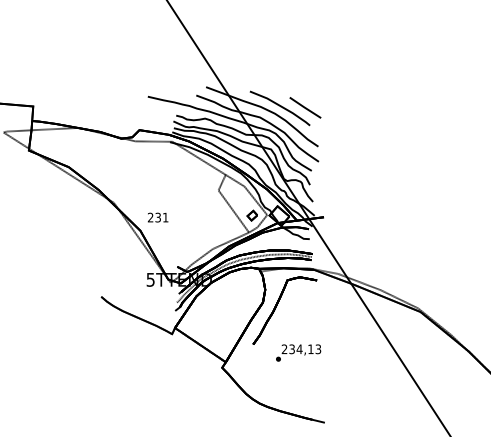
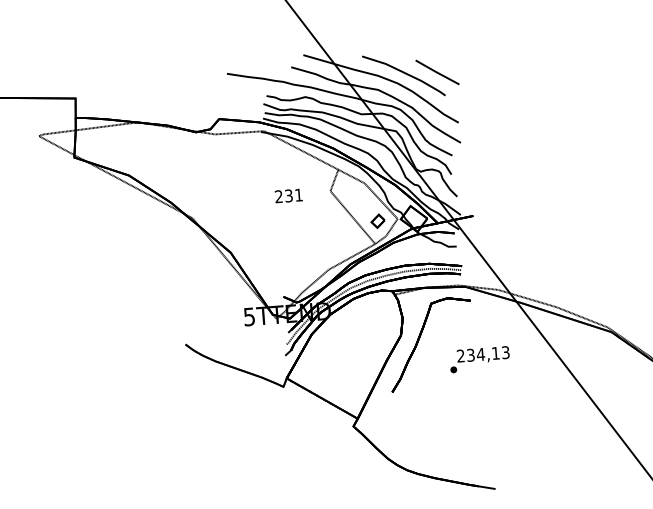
text: (158, 217) -> (289, 195), moved
text: (298, 352) -> (479, 358), moved

